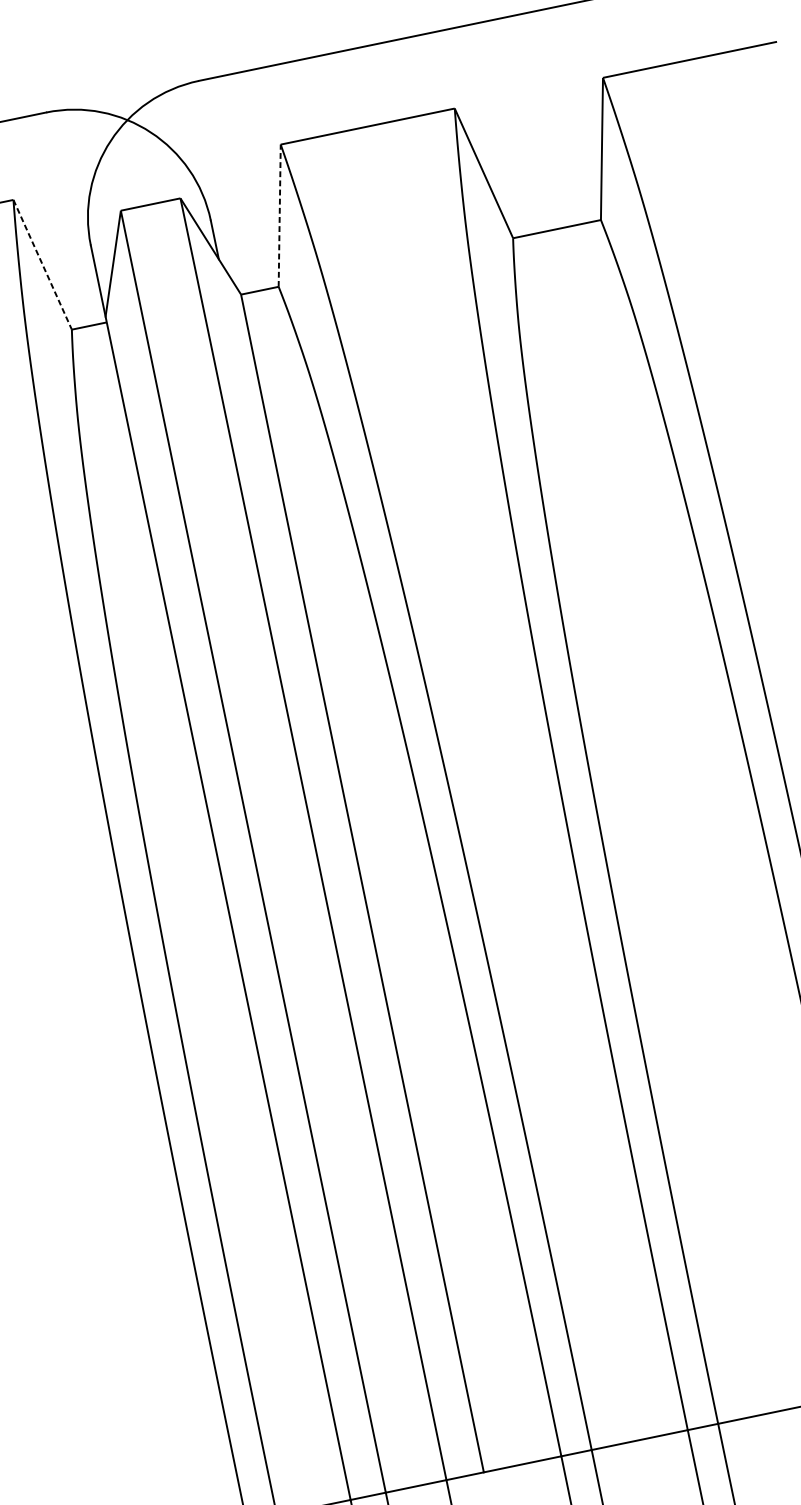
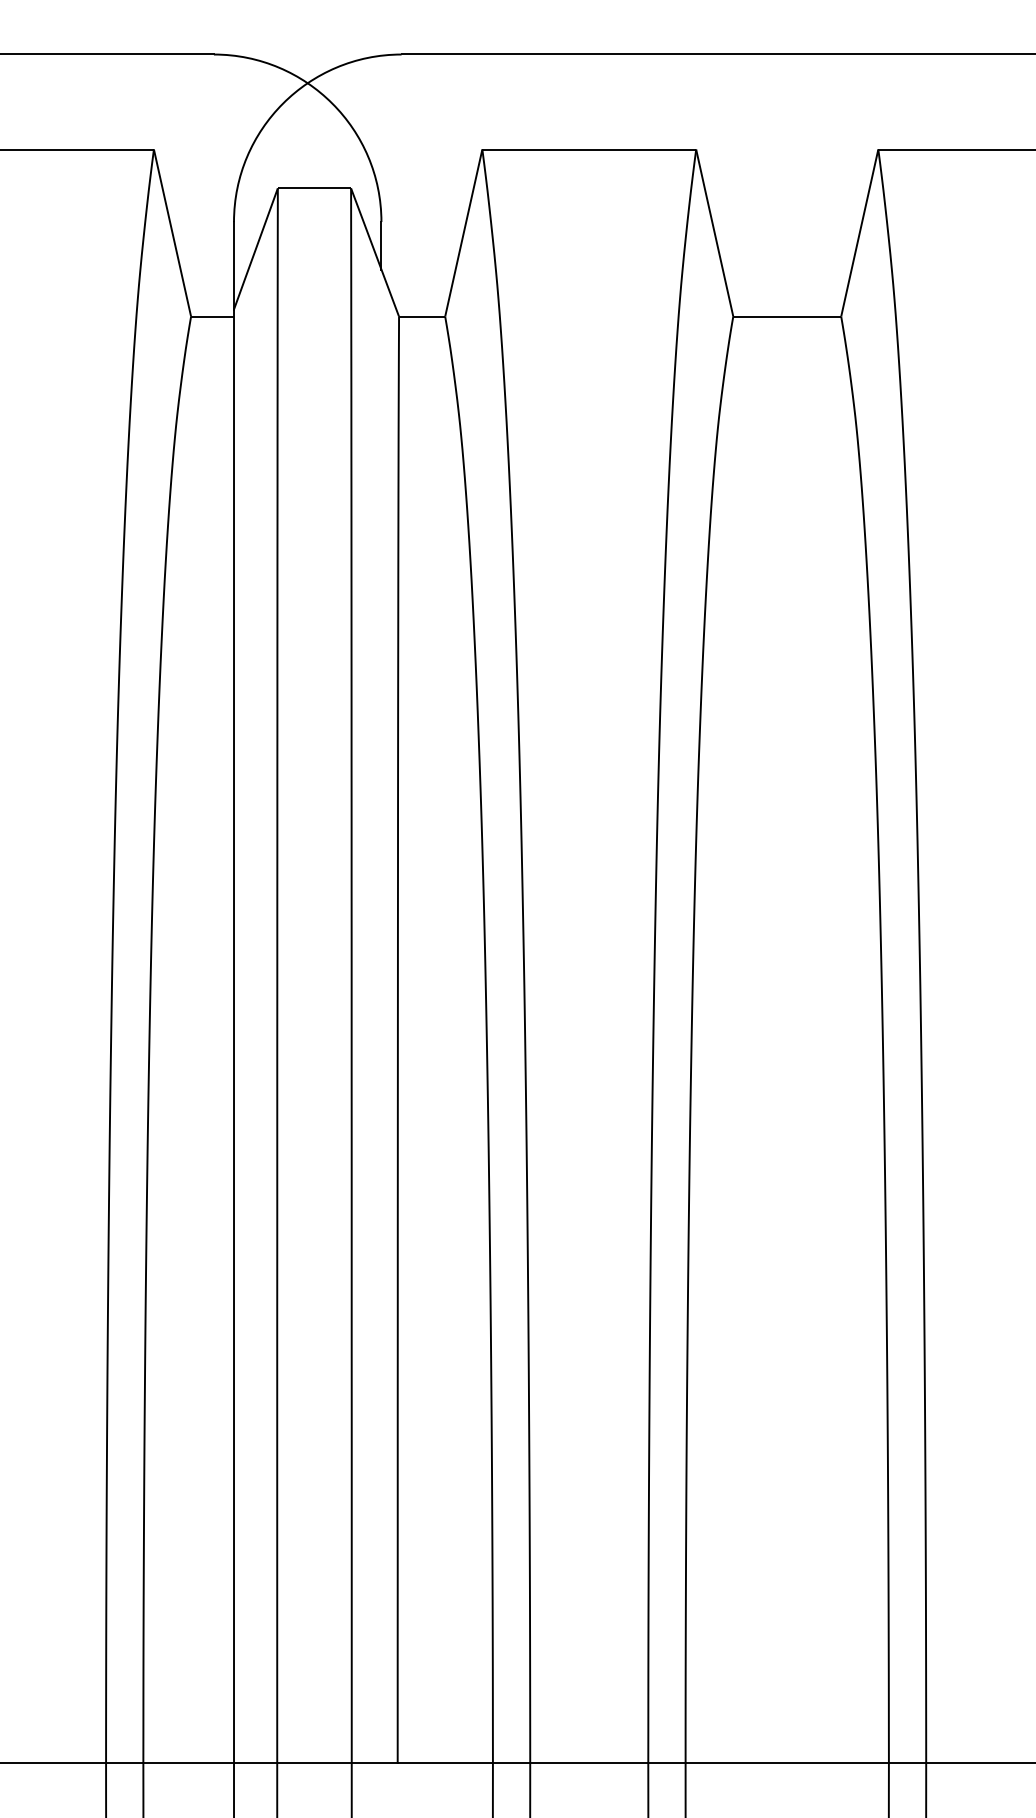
line: (279, 216) -> (463, 233), dashed -> solid
line: (42, 264) -> (172, 232), dashed -> solid

